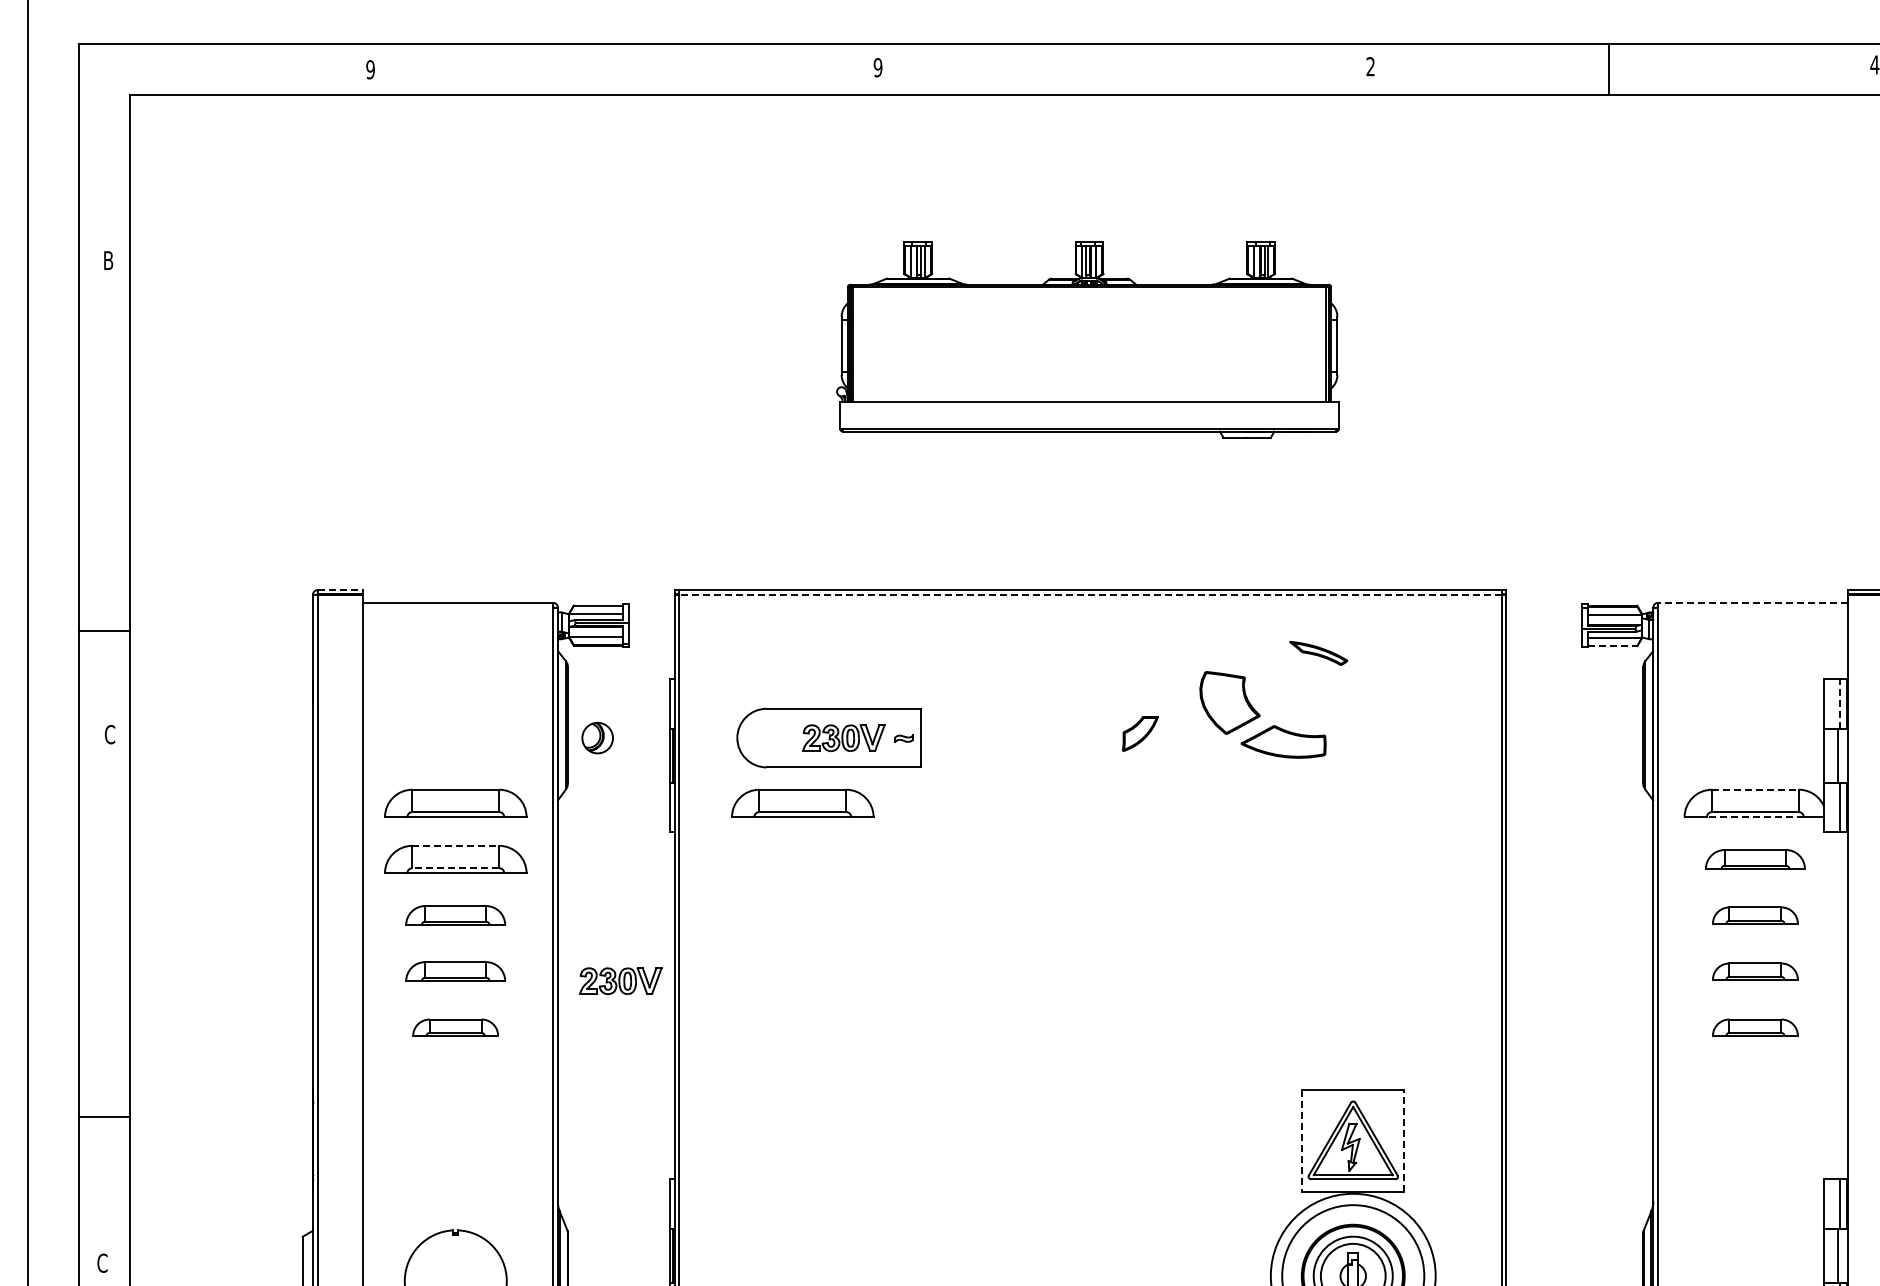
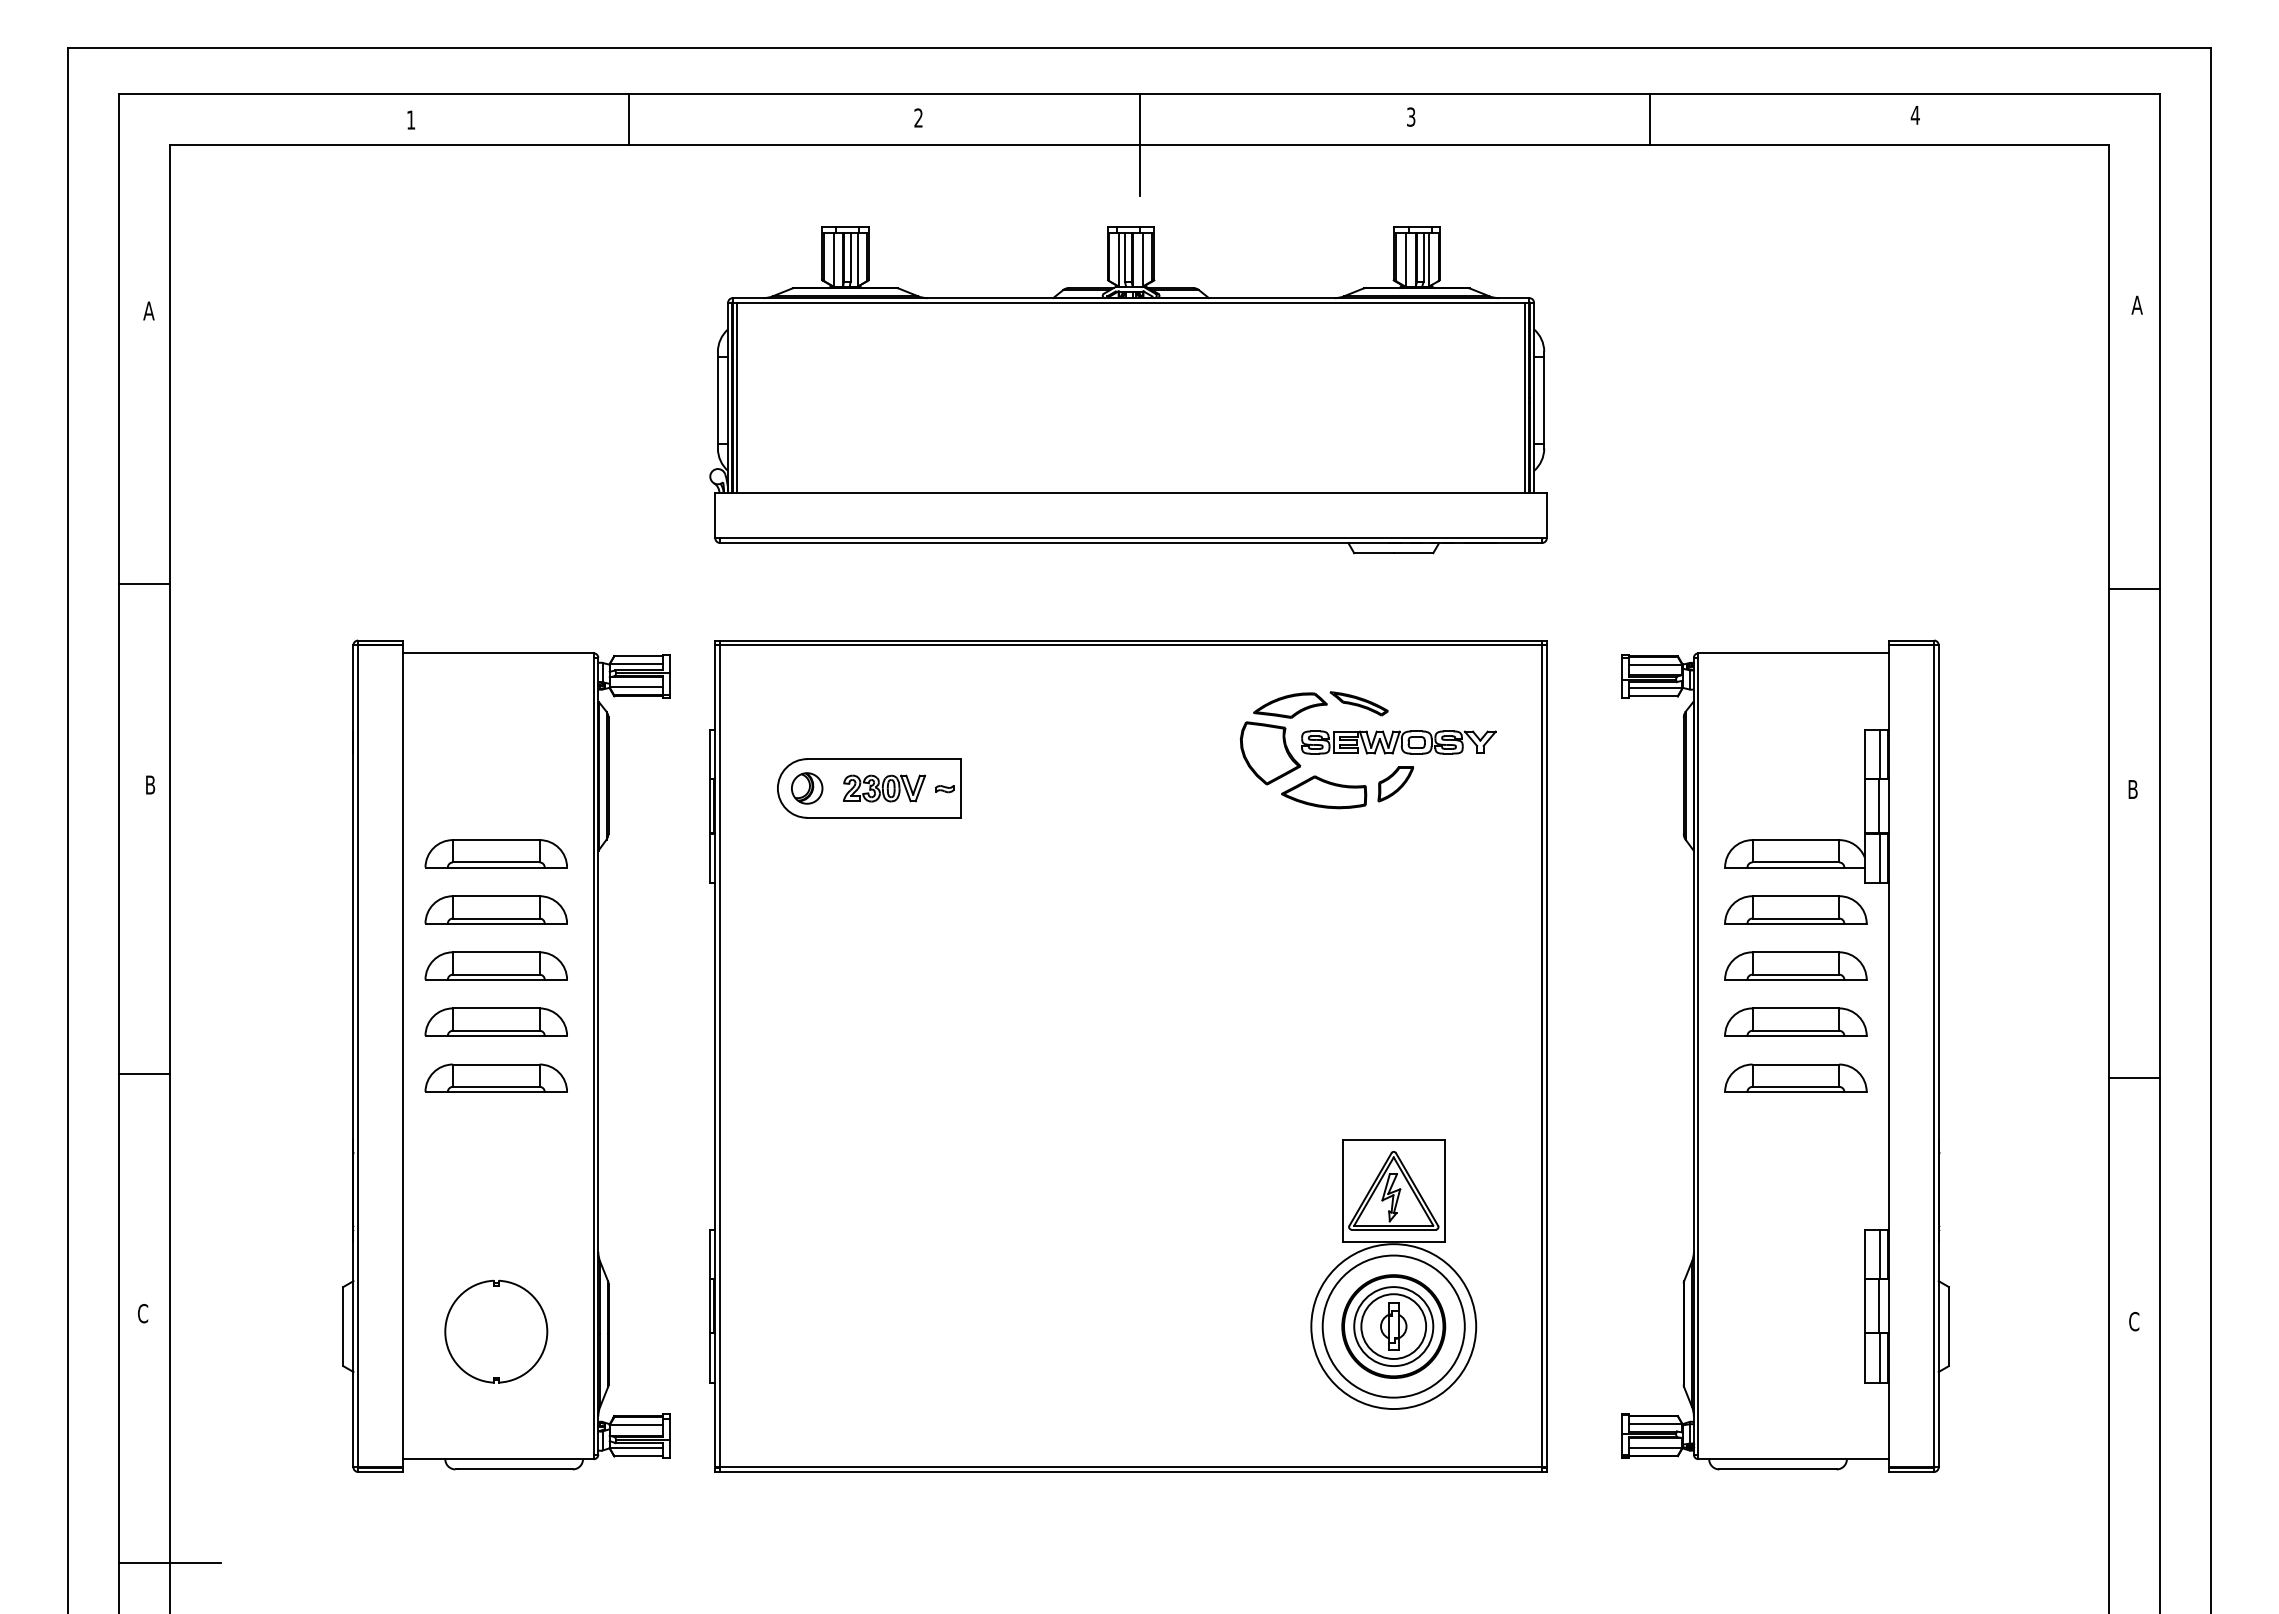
text: (1370, 66) -> (1411, 116), 2 -> 3
text: (877, 67) -> (918, 117), 9 -> 2
text: (369, 69) -> (410, 119), 9 -> 1
line: (588, 69) -> (629, 119), added
line: (1098, 95) -> (1139, 145), added
text: (107, 260) -> (148, 310), B -> A
part: (1087, 340) -> (1128, 390), size x1.67
line: (339, 590) -> (380, 640), dashed -> solid
line: (1089, 595) -> (1130, 645), dashed -> solid
line: (1752, 603) -> (1793, 653), dashed -> solid
line: (103, 630) -> (144, 583), moved
line: (1612, 646) -> (1653, 696), dashed -> solid
part: (1249, 655) -> (1290, 705), added
part: (1357, 692) -> (1398, 742), added
line: (1839, 704) -> (1880, 754), dashed -> solid
text: (109, 734) -> (150, 784), C -> B
part: (1139, 734) -> (1395, 784), moved
part: (597, 738) -> (807, 788), moved
line: (1755, 790) -> (1796, 840), dashed -> solid
part: (801, 803) -> (842, 853), removed
line: (1754, 817) -> (1795, 867), dashed -> solid
line: (455, 846) -> (496, 896), dashed -> solid
part: (1754, 859) -> (1795, 909), size x1.43
line: (454, 868) -> (495, 918), dashed -> solid
part: (454, 915) -> (495, 965), size x1.43
part: (1754, 915) -> (1795, 965), size x1.67
part: (454, 971) -> (495, 1021), size x1.43
part: (1754, 971) -> (1795, 1021), size x1.67
part: (620, 981) -> (661, 1031), removed
part: (454, 1027) -> (495, 1077), size x1.67
part: (1754, 1027) -> (1795, 1077), size x1.67
line: (103, 1117) -> (144, 1073), moved
line: (1403, 1140) -> (1444, 1190), dashed -> solid
line: (1301, 1141) -> (1342, 1191), dashed -> solid

